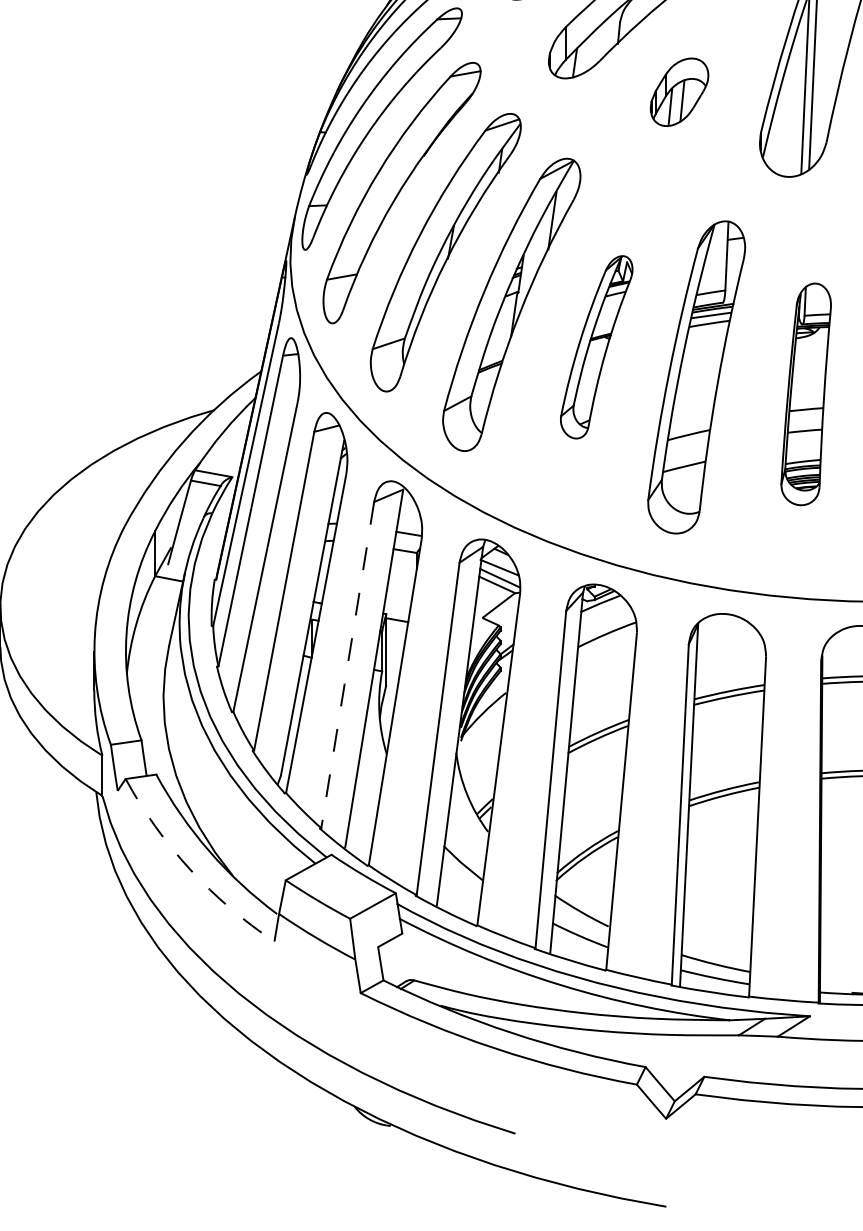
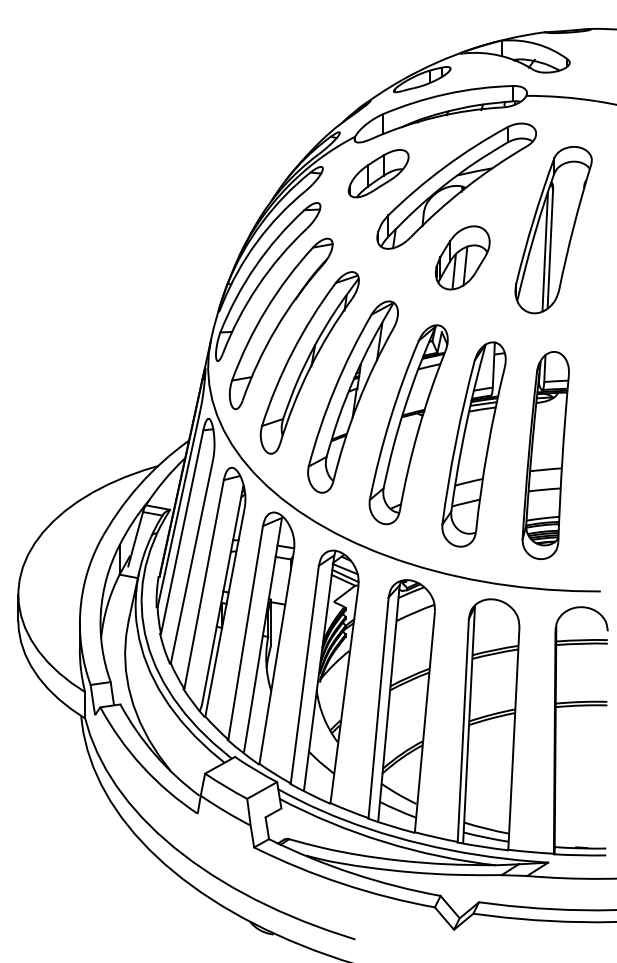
part: (679, 91) -> (462, 257), size x1.43
part: (596, 346) -> (408, 424), size x1.67
part: (805, 394) -> (545, 455), size x1.43
line: (347, 666) -> (245, 633), dashed -> solid
arc: (190, 869) -> (142, 766), dashed -> solid

